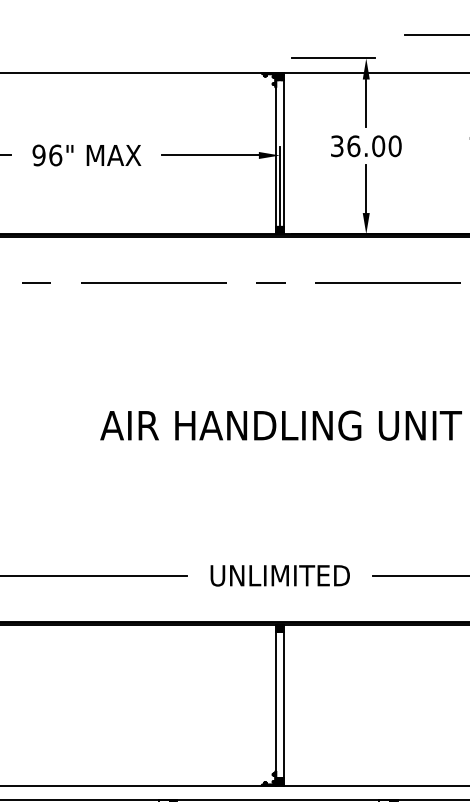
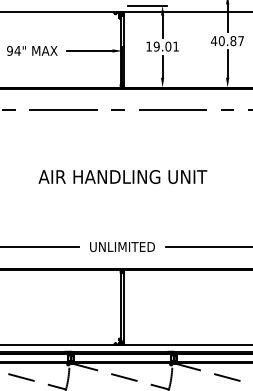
text: (366, 145) -> (162, 46), 36.00 -> 19.01
text: (55, 154) -> (17, 50), 96" -> 94"

